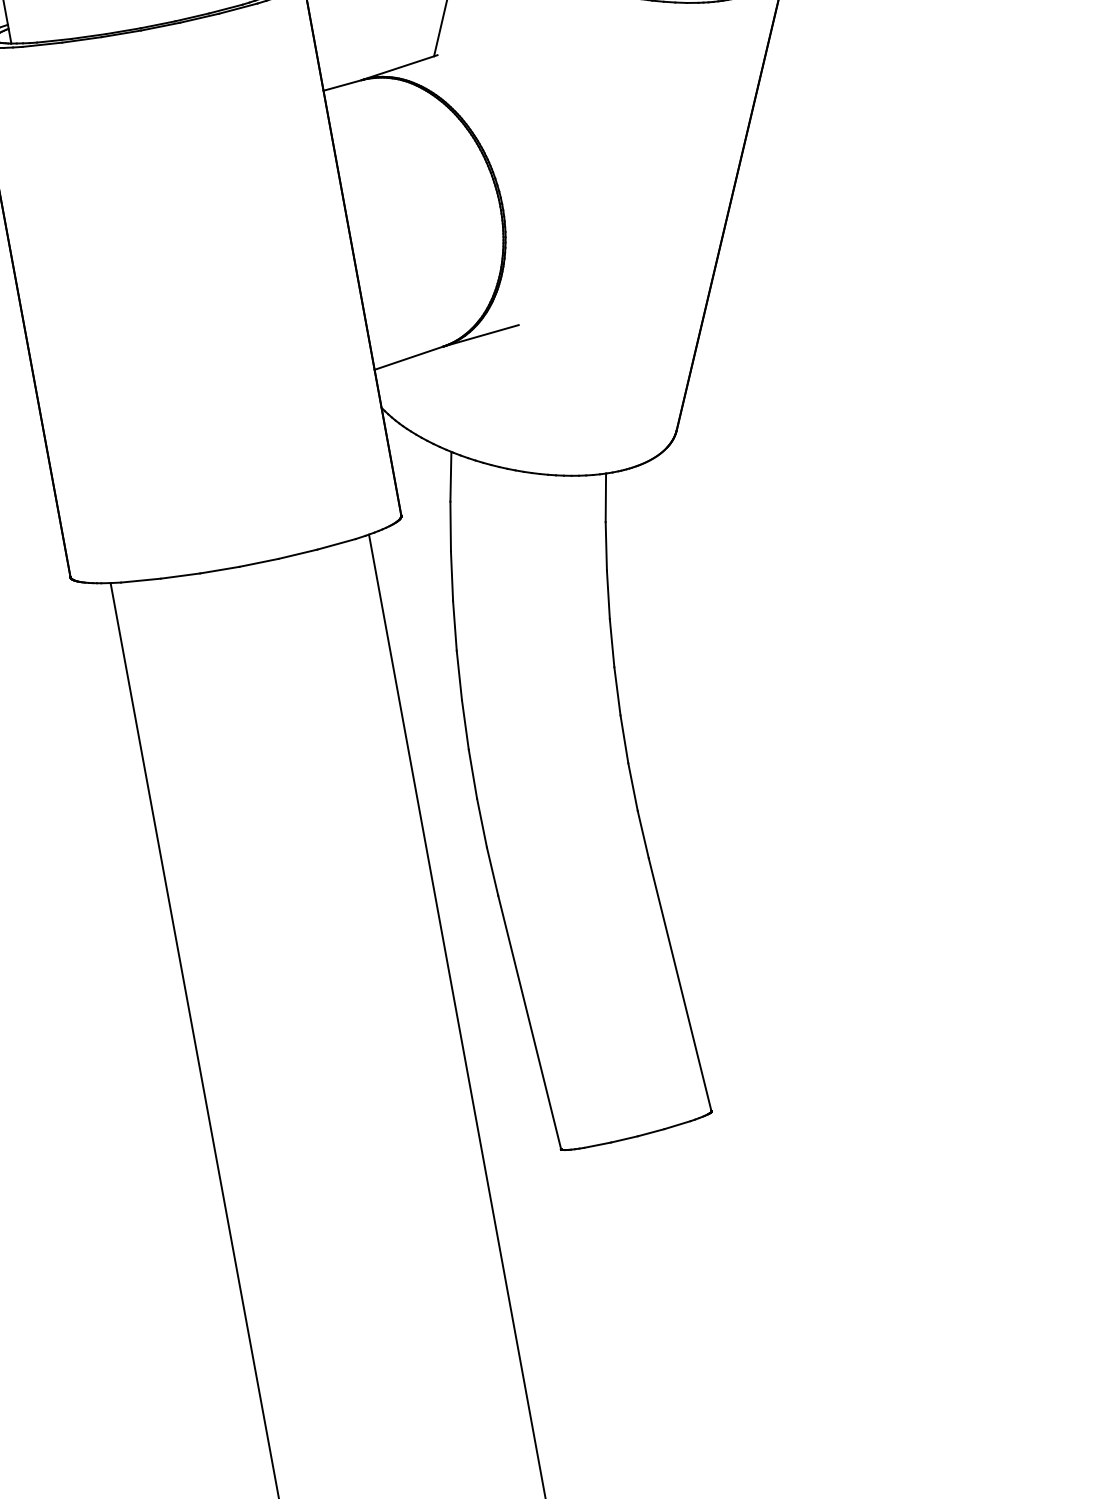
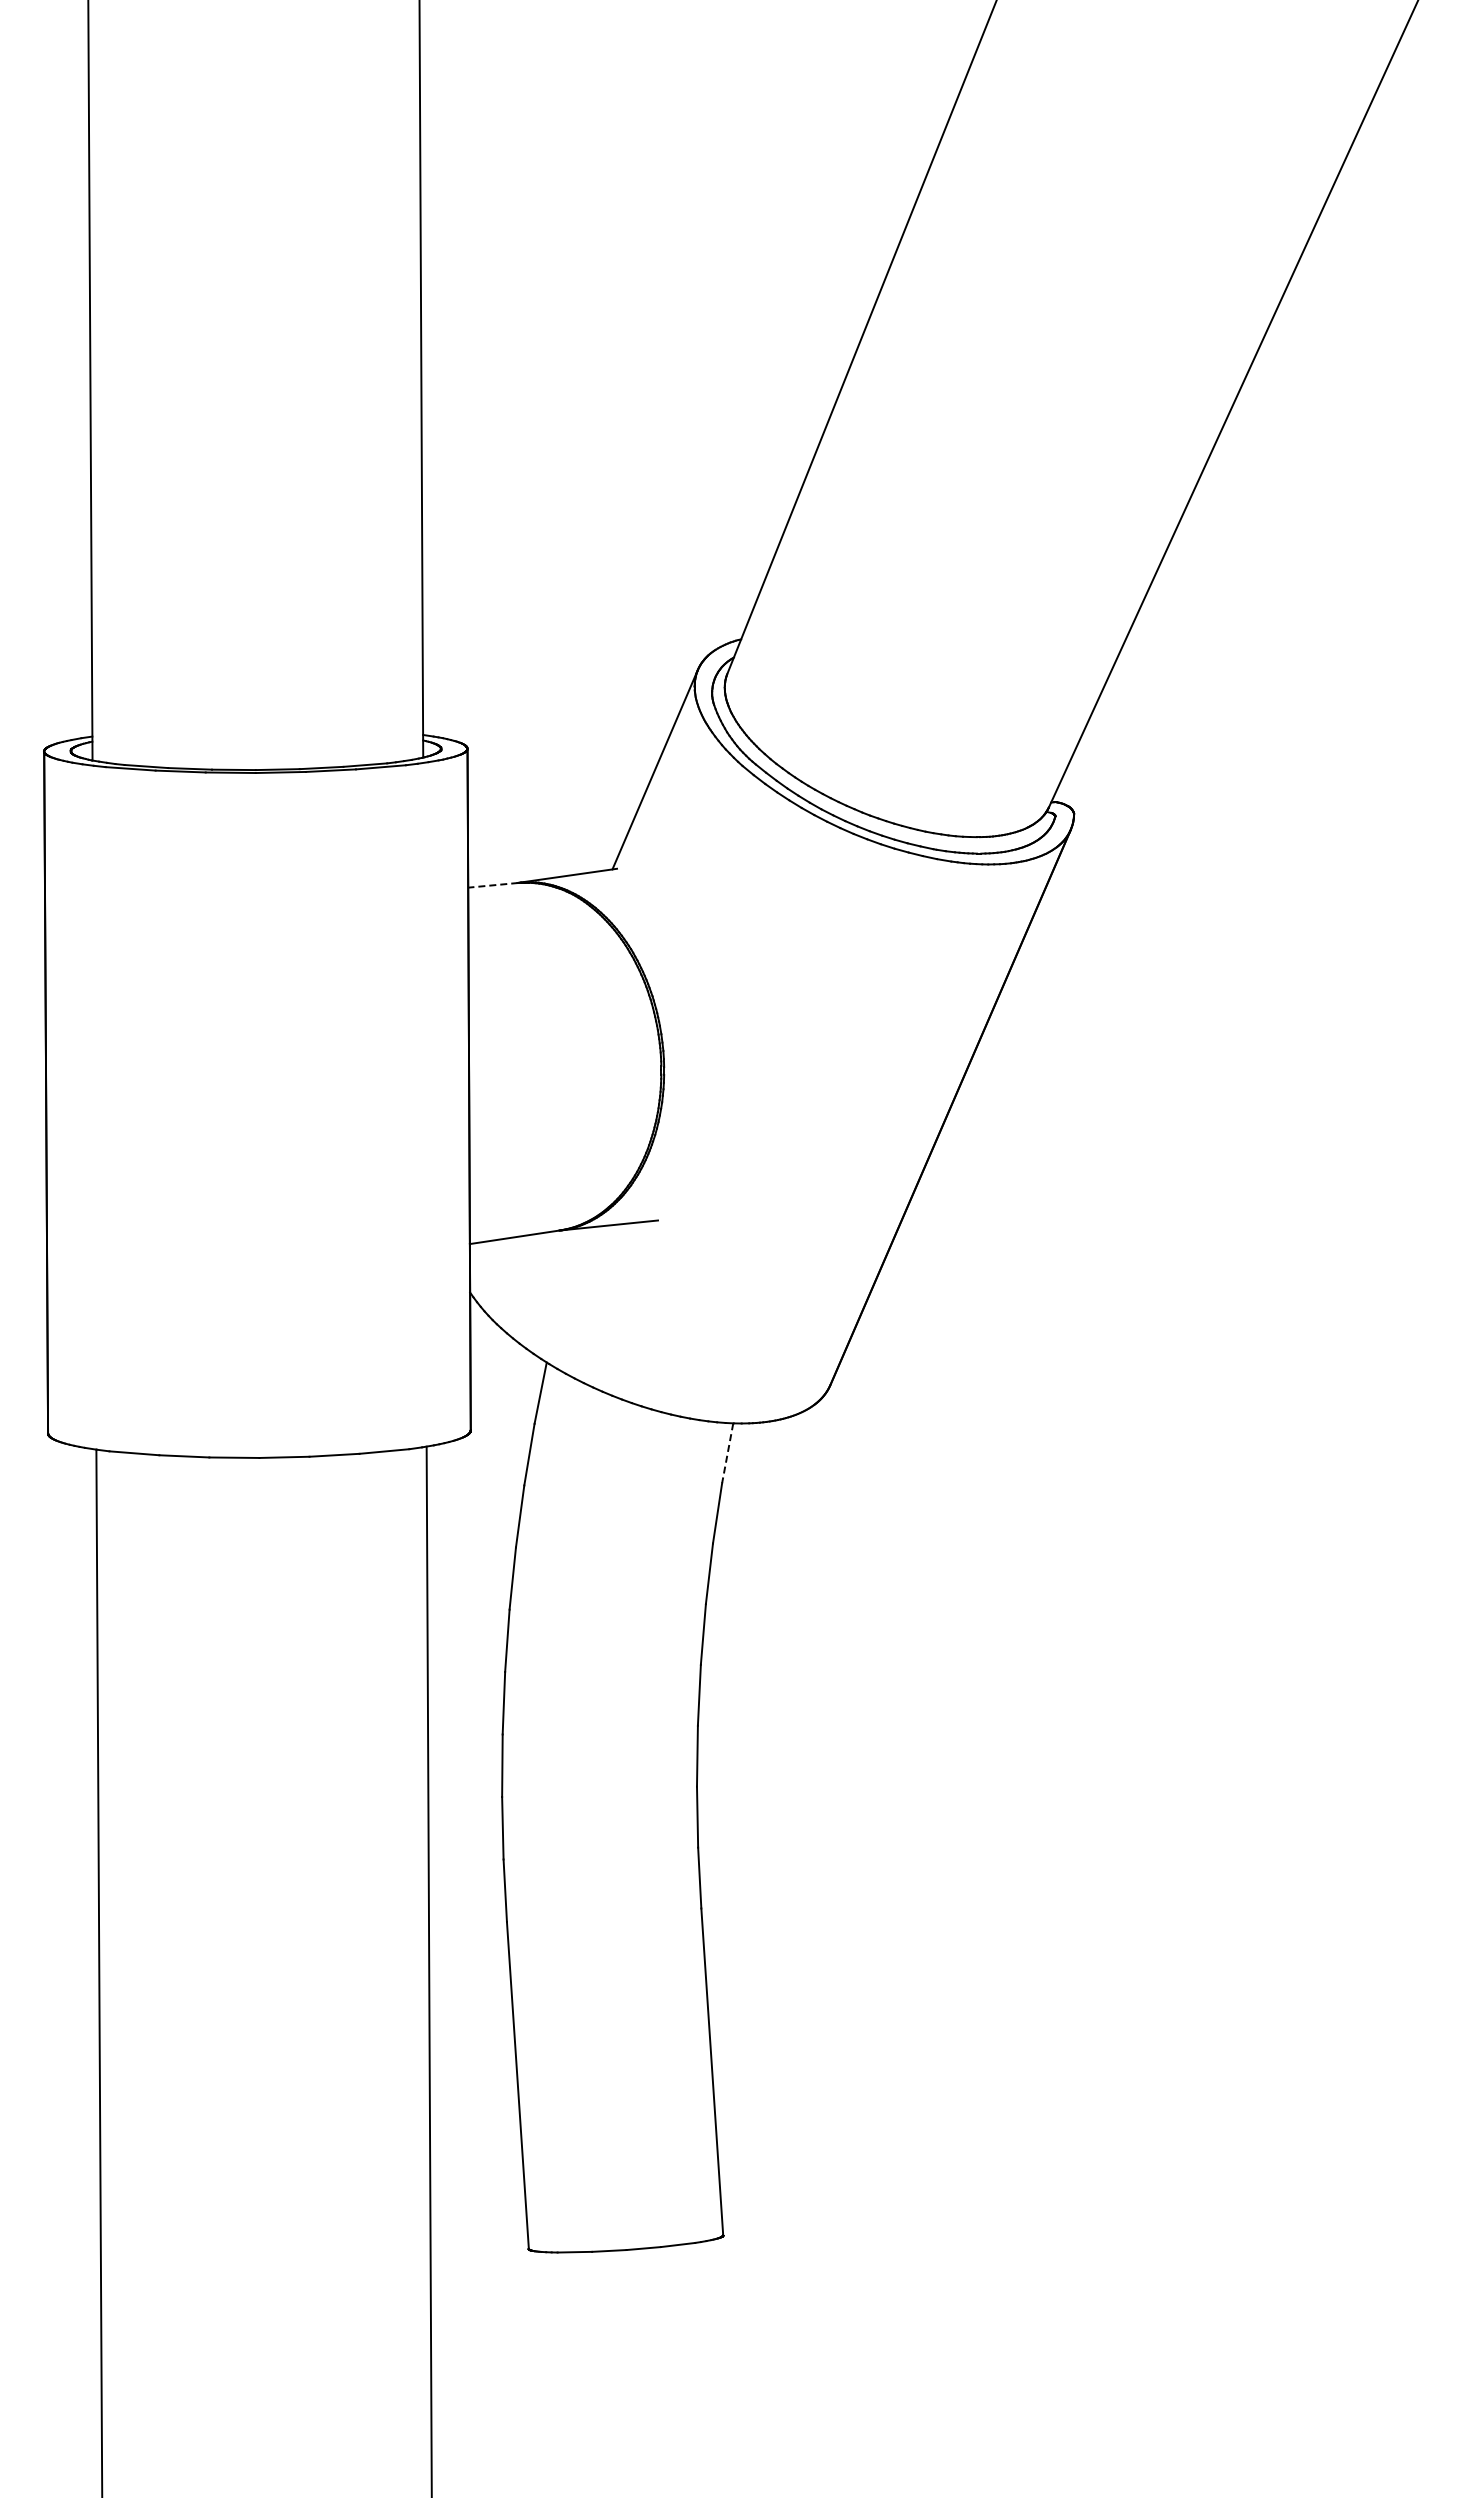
line: (342, 85) -> (492, 885), solid -> dashed
line: (605, 497) -> (727, 1453), solid -> dashed

